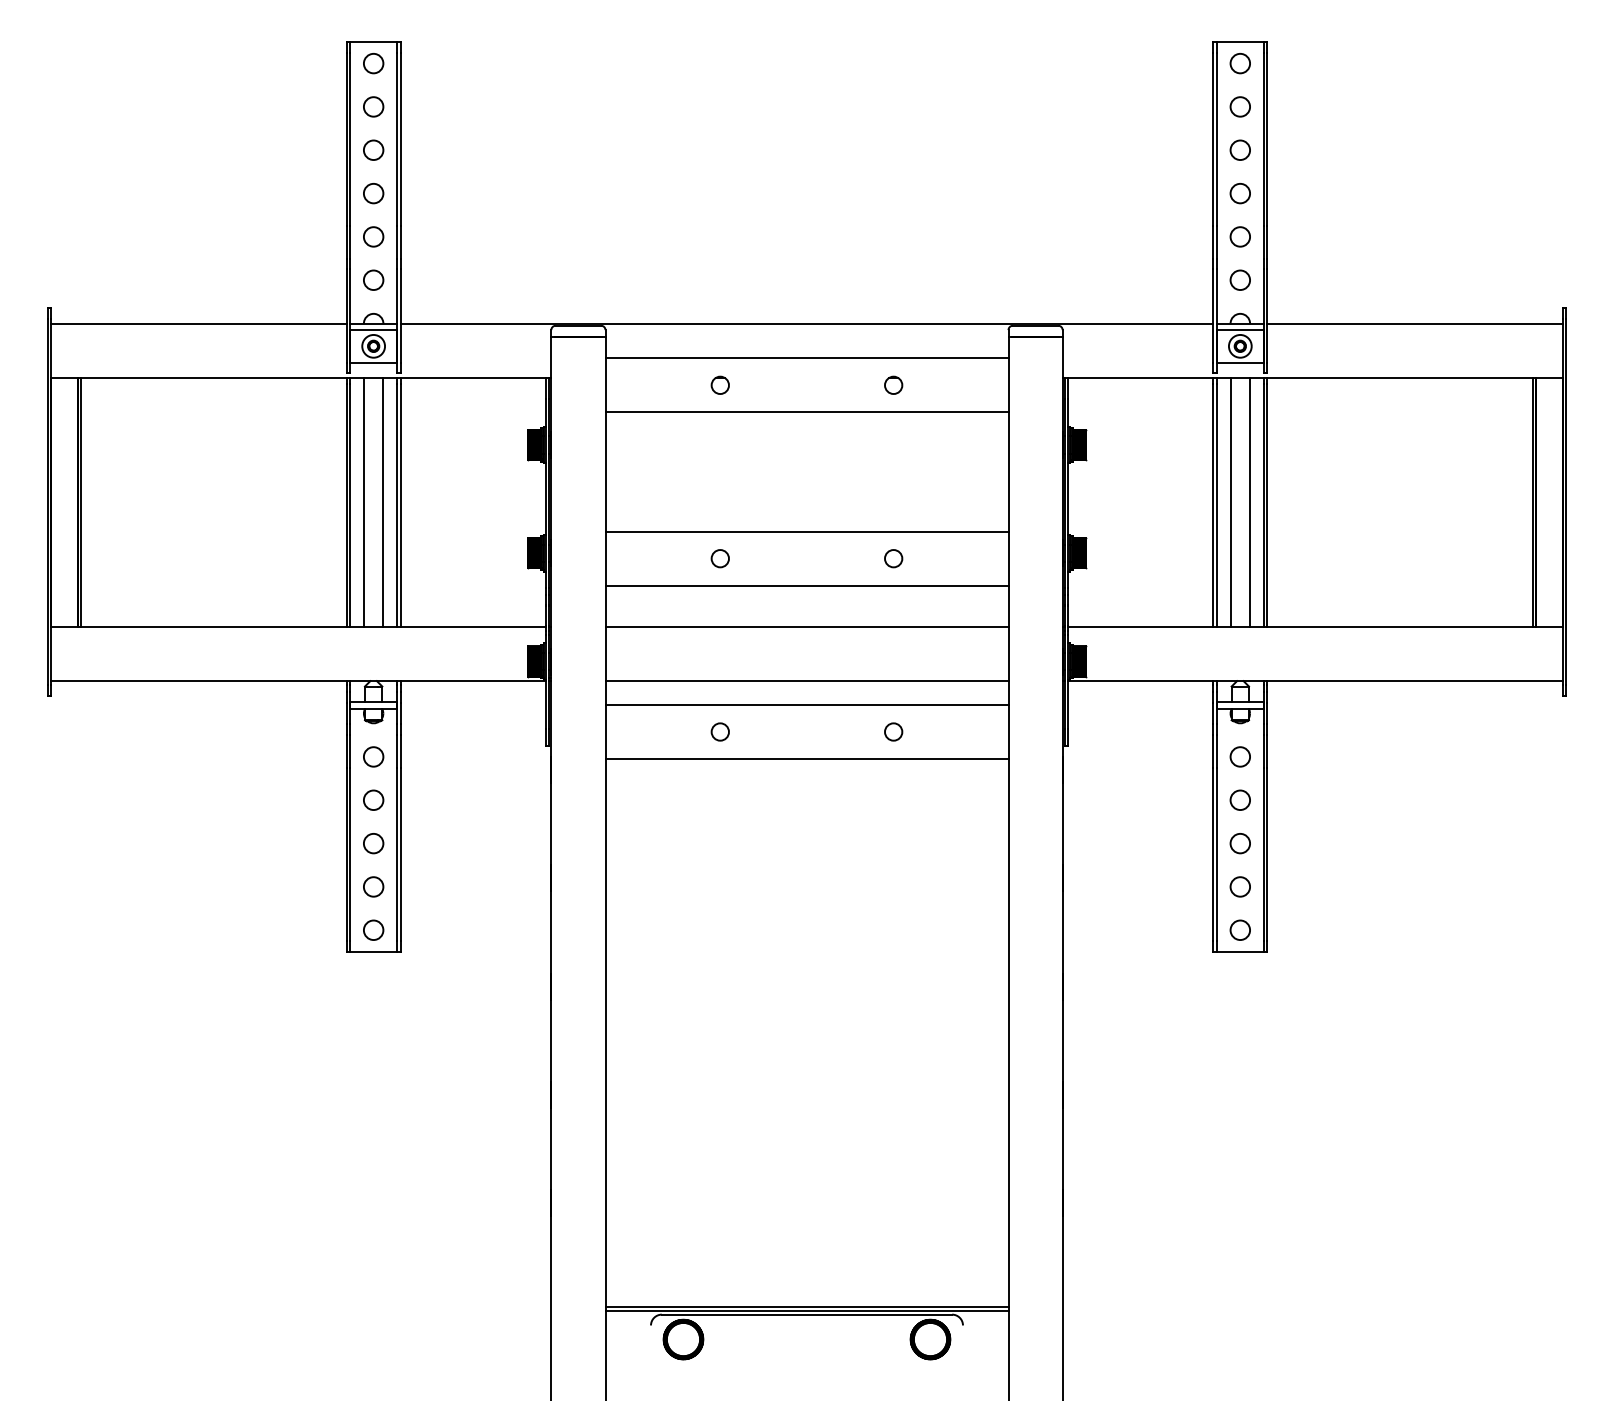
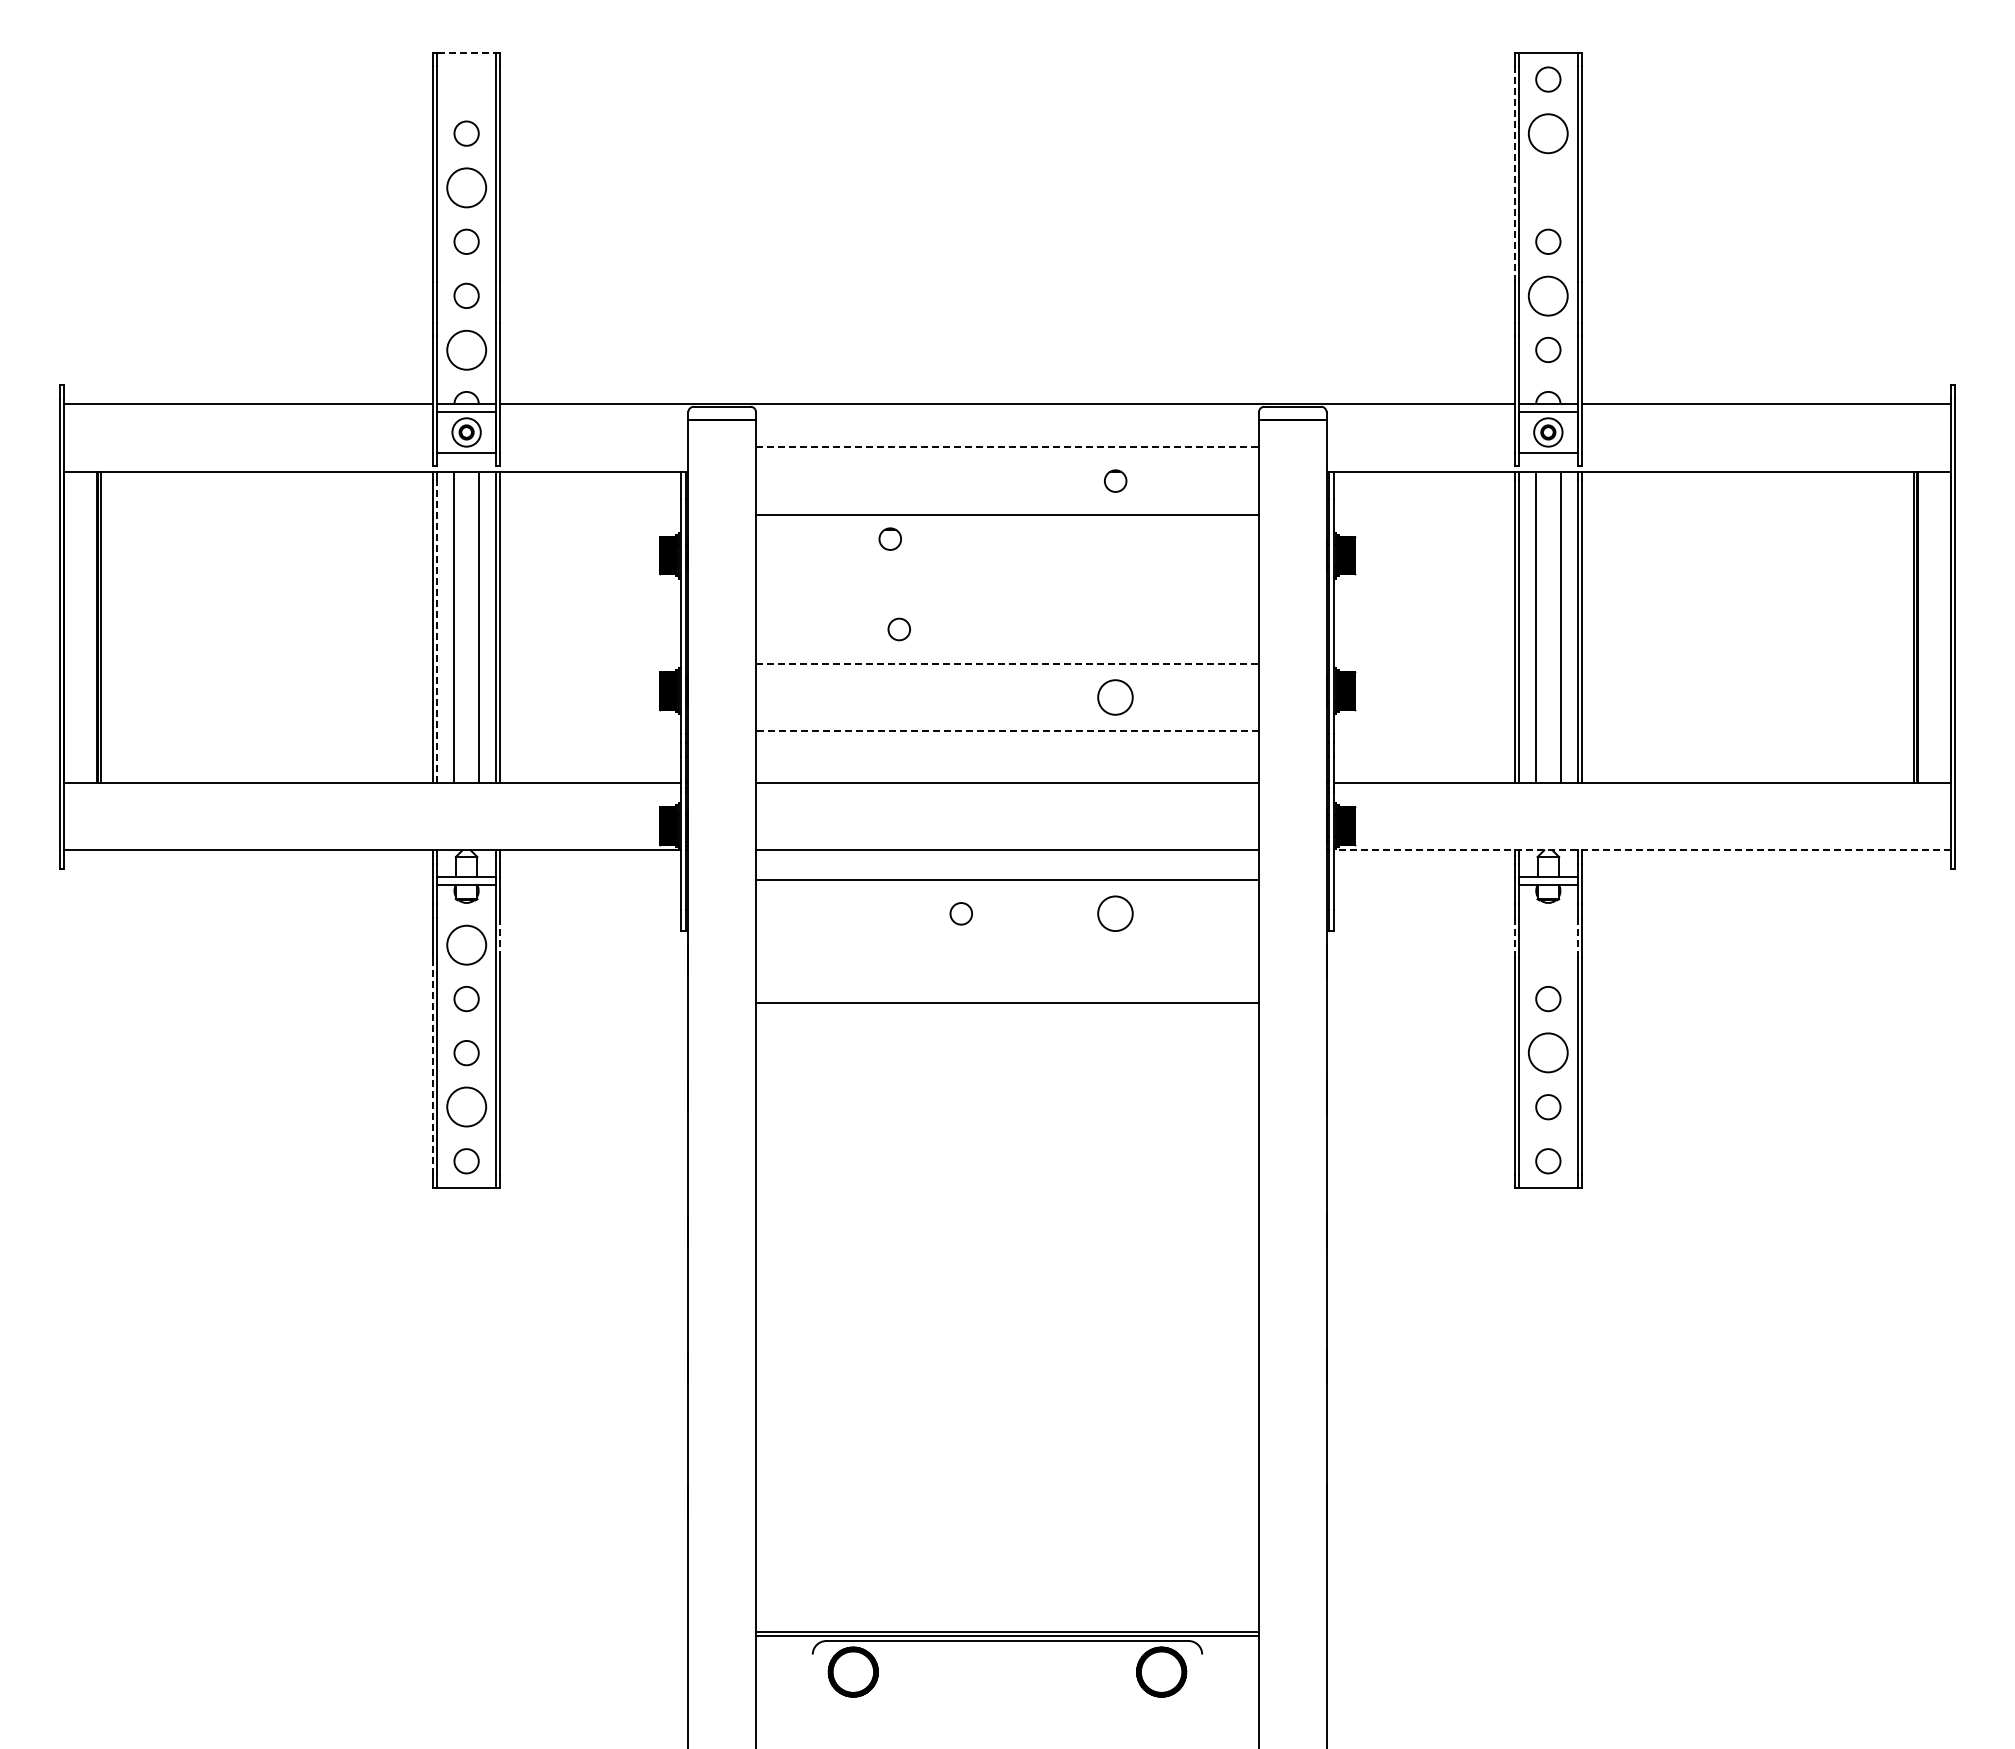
line: (373, 41) -> (466, 52), solid -> dashed
circle: (373, 63) -> (466, 79), removed
circle: (1240, 106) -> (1548, 133), size x1.6
line: (1213, 139) -> (1514, 174), solid -> dashed
circle: (373, 150) -> (466, 187), size x1.6
circle: (1240, 150) -> (1548, 187), removed
circle: (1240, 236) -> (1548, 295), size x1.6
circle: (373, 279) -> (466, 349), size x1.6
line: (807, 358) -> (1007, 447), solid -> dashed
circle: (719, 384) -> (889, 538), moved
line: (350, 505) -> (437, 630), solid -> dashed
line: (807, 531) -> (1007, 663), solid -> dashed
circle: (719, 558) -> (898, 629), moved
circle: (893, 558) -> (1115, 697), size x1.6
line: (807, 585) -> (1007, 731), solid -> dashed
line: (1315, 681) -> (1642, 850), solid -> dashed
circle: (719, 731) -> (960, 913), moved
circle: (893, 731) -> (1115, 913), size x1.6
line: (400, 750) -> (500, 937), solid -> dashed
line: (1213, 750) -> (1514, 937), solid -> dashed
line: (1263, 751) -> (1577, 938), solid -> dashed
circle: (373, 756) -> (466, 944), size x1.6
circle: (1240, 756) -> (1548, 944), removed
line: (807, 758) -> (1007, 1002), moved
circle: (1240, 843) -> (1548, 1053), size x1.6
line: (346, 854) -> (432, 1066), solid -> dashed
circle: (373, 887) -> (466, 1107), size x1.6

